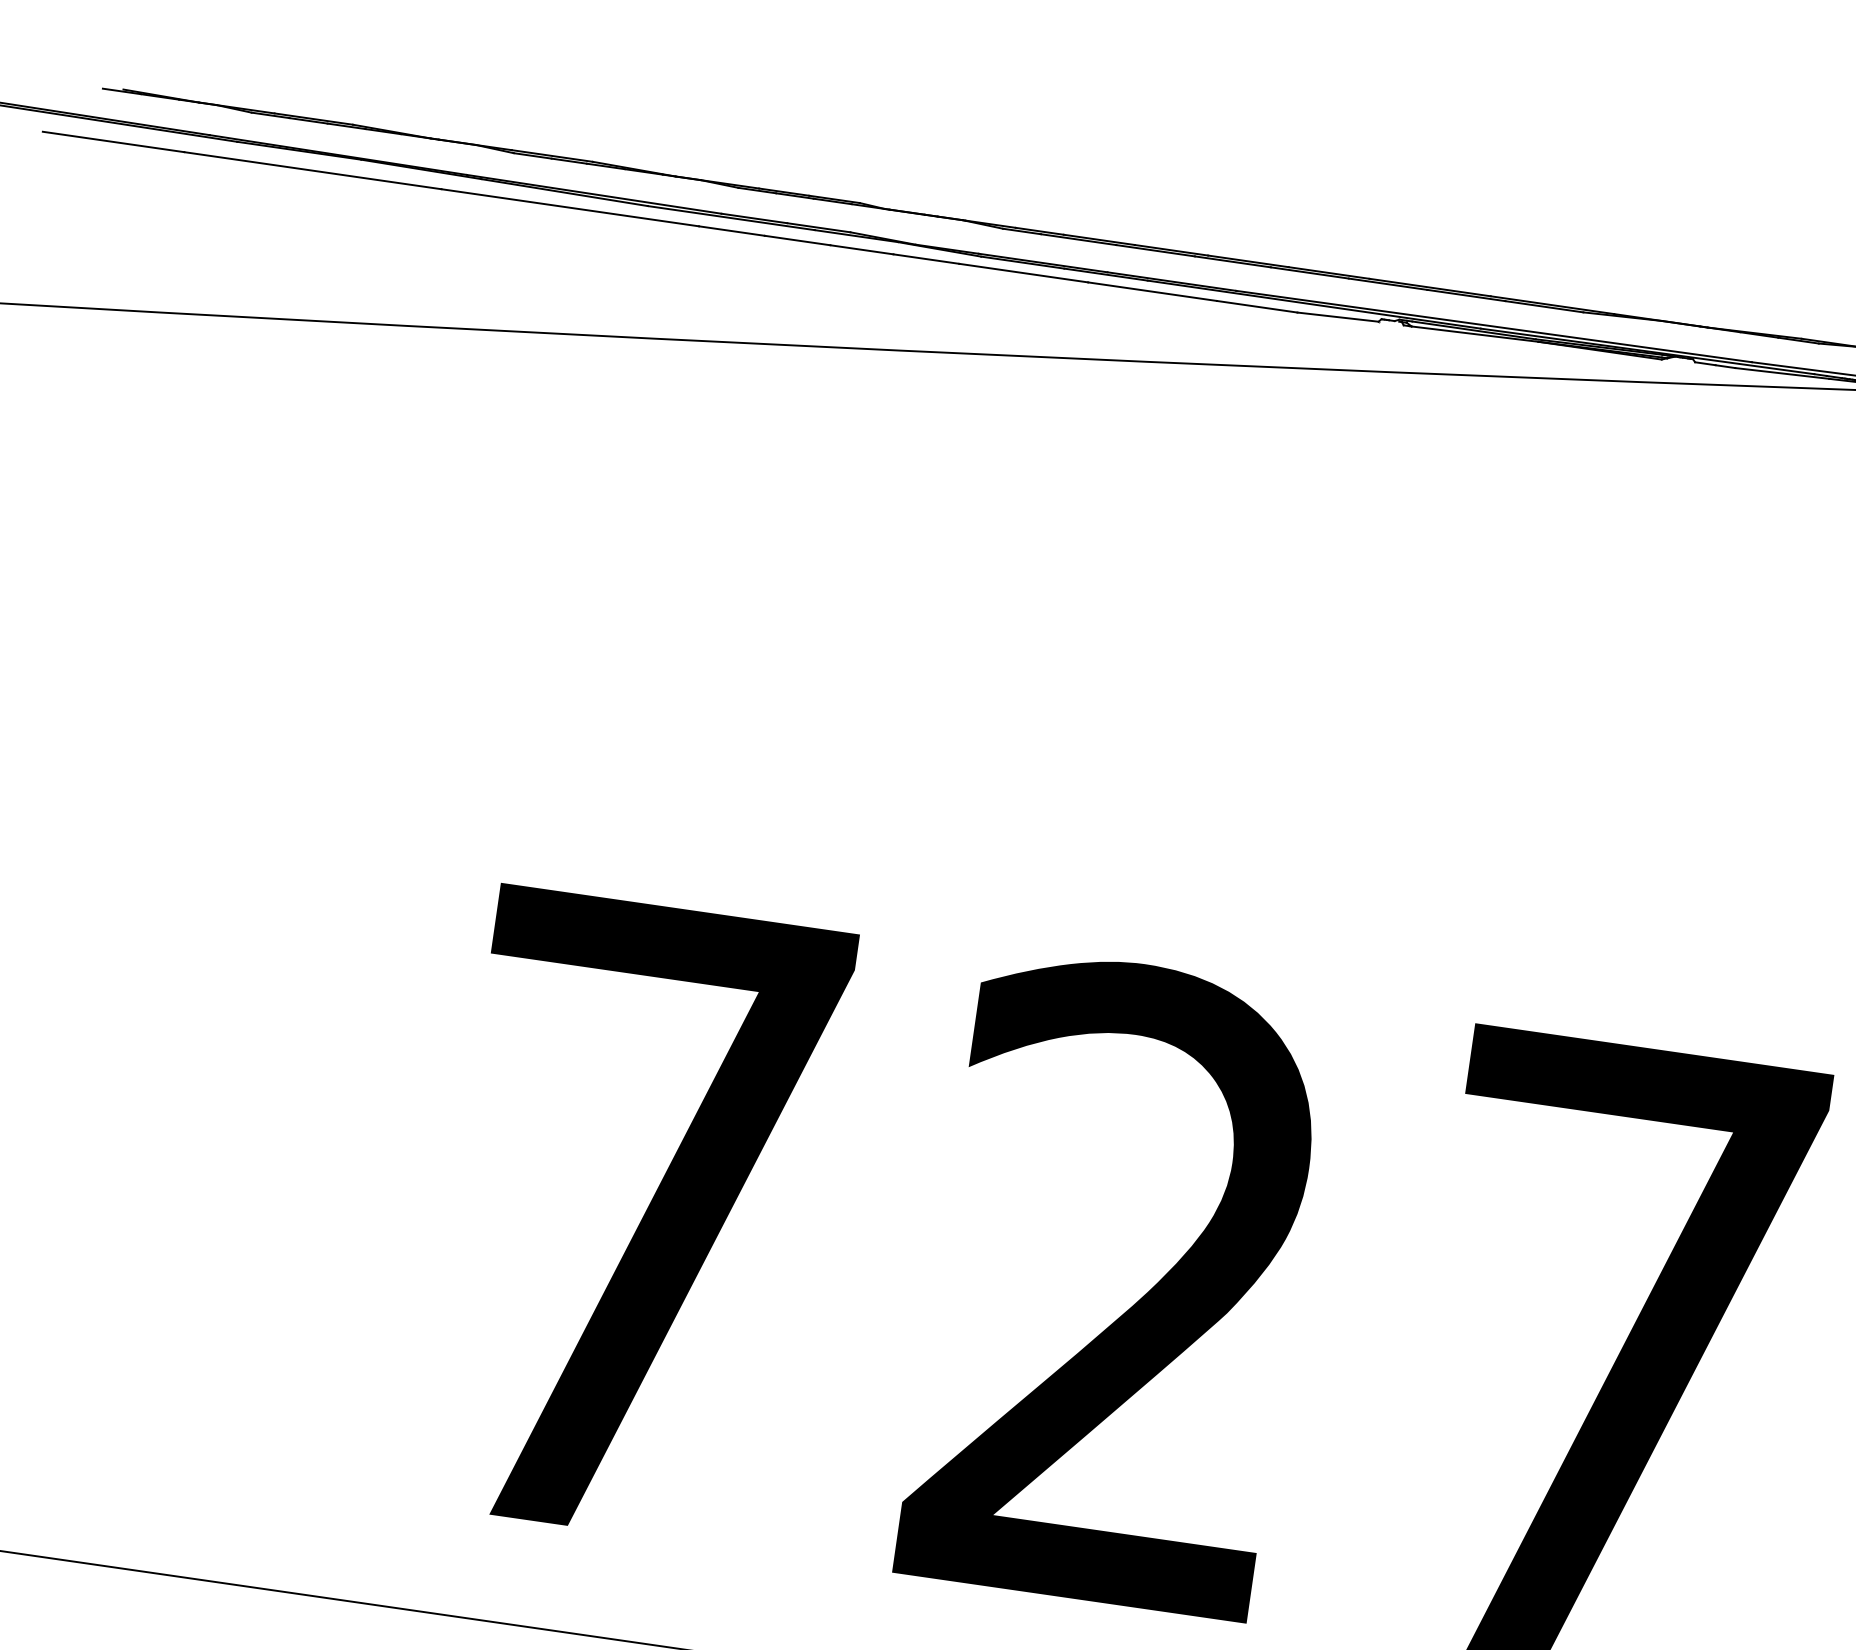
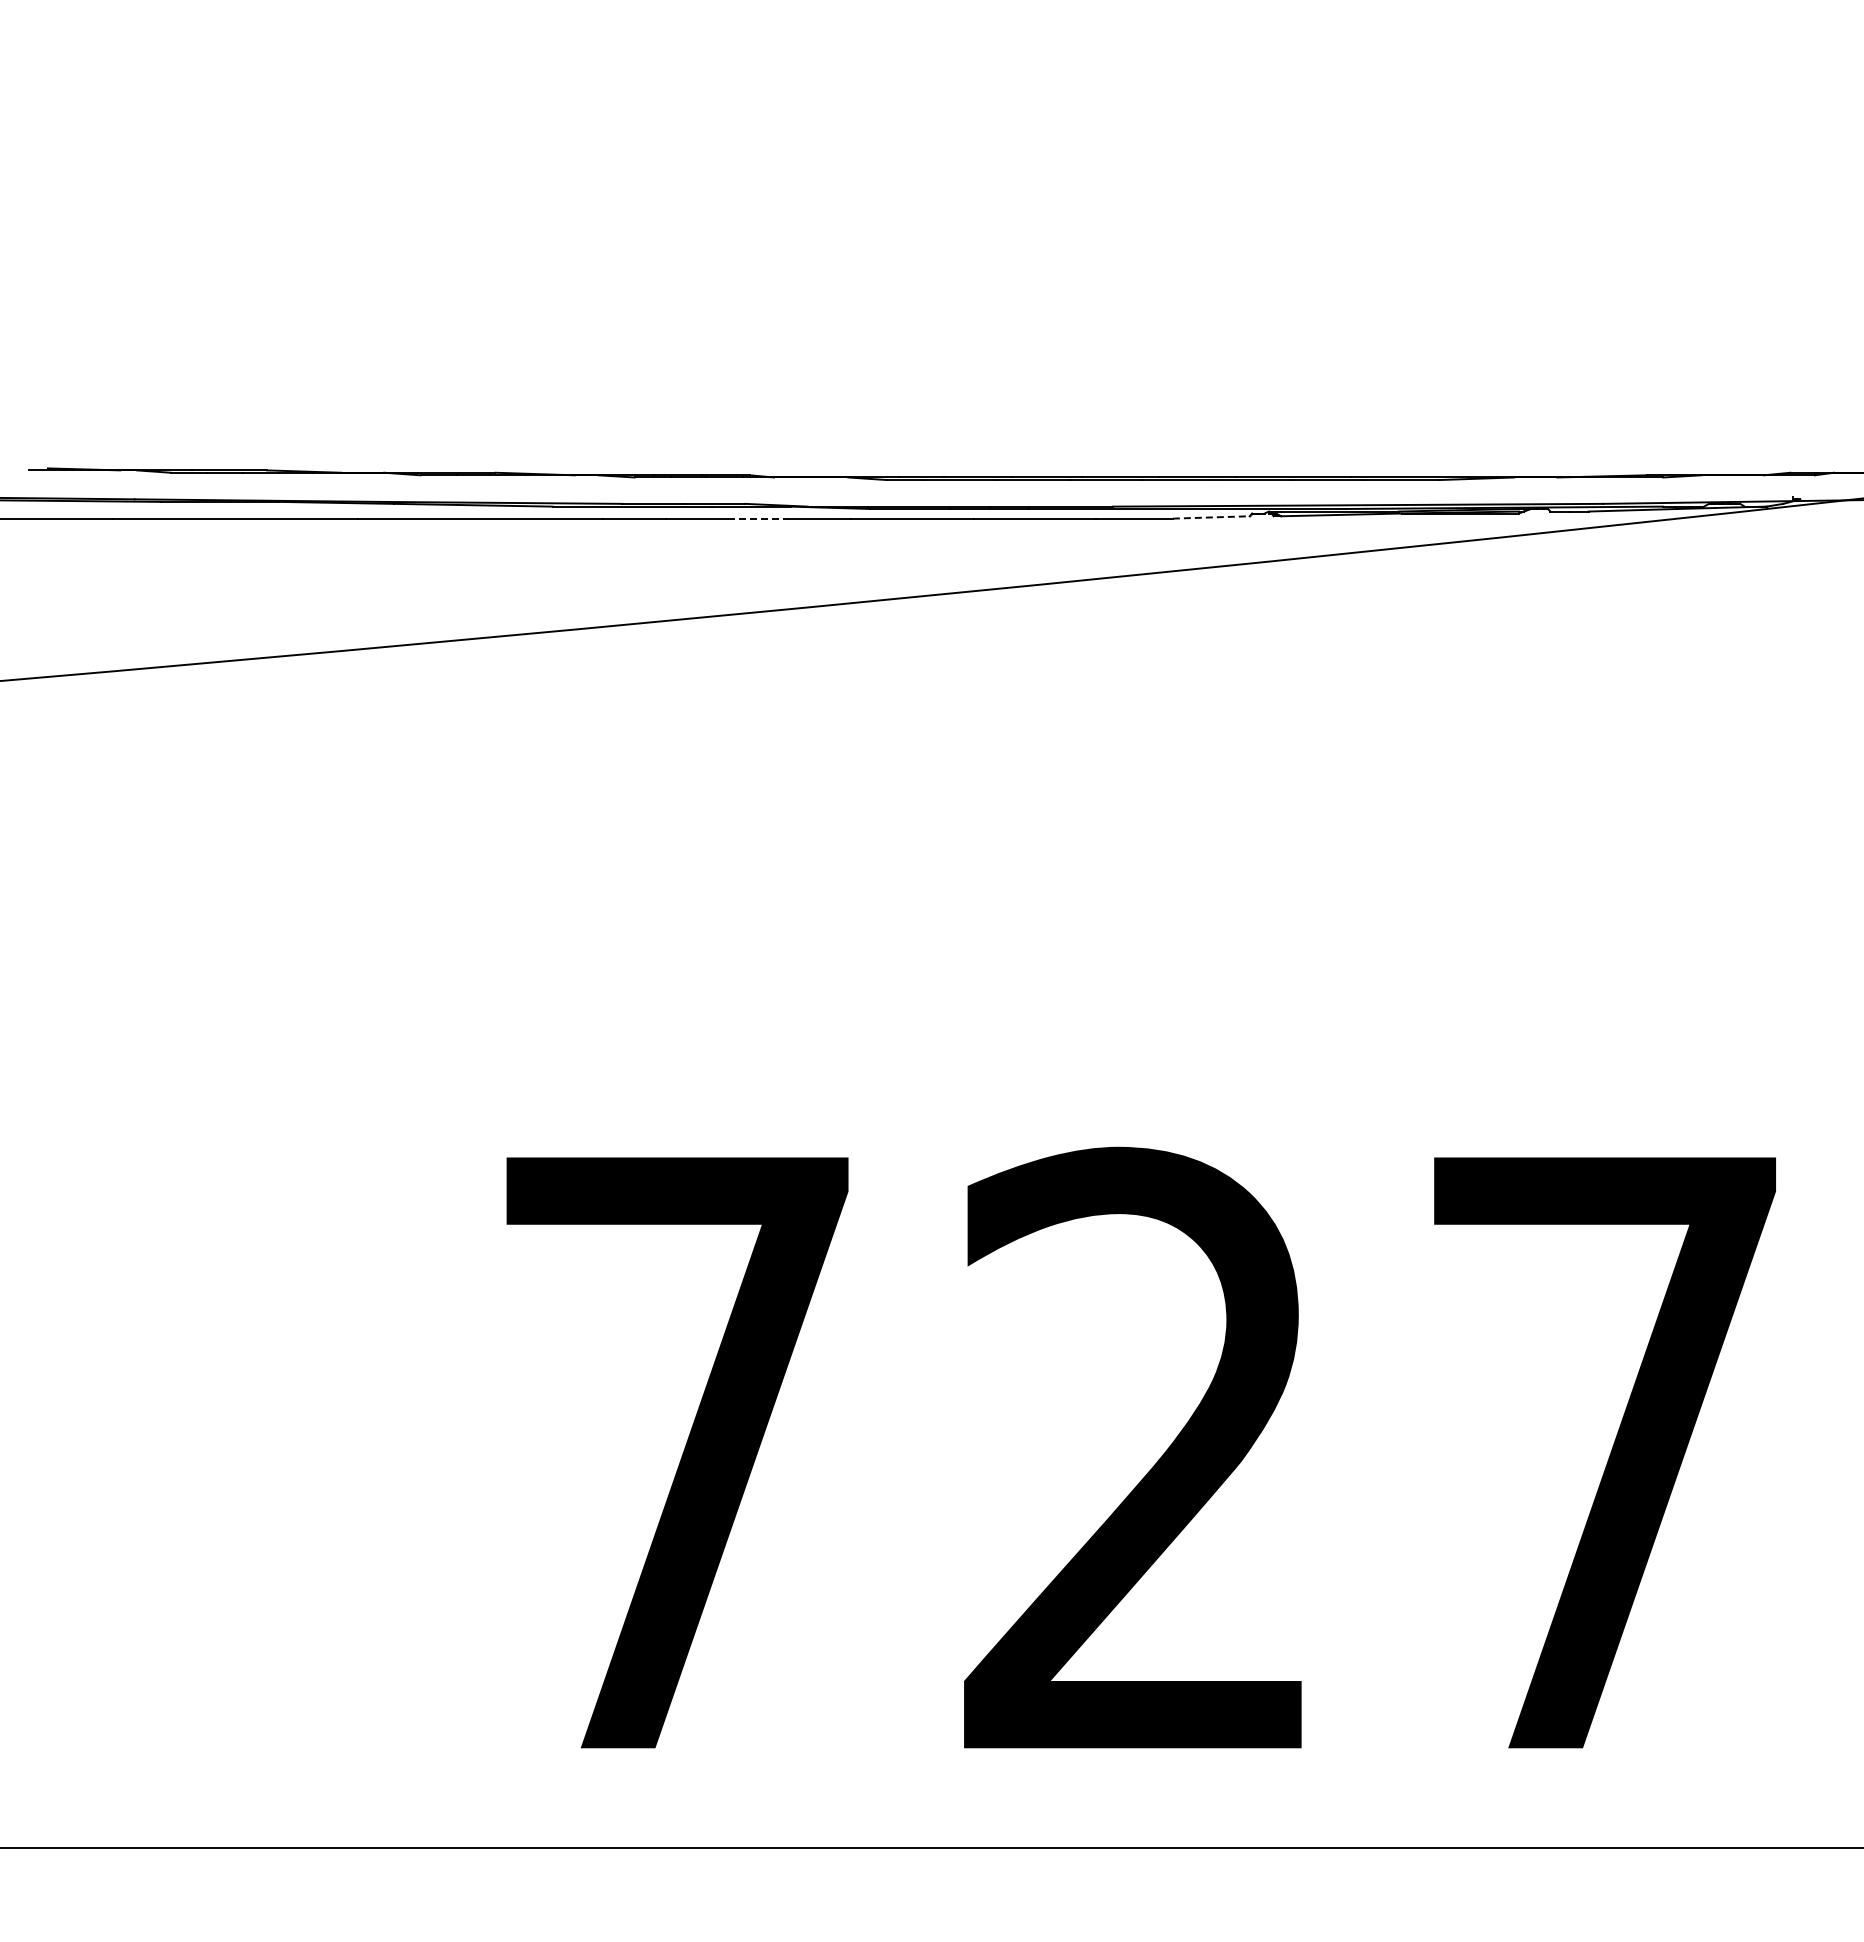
line: (862, 249) -> (758, 518), solid -> dashed
line: (1338, 317) -> (1211, 517), solid -> dashed

